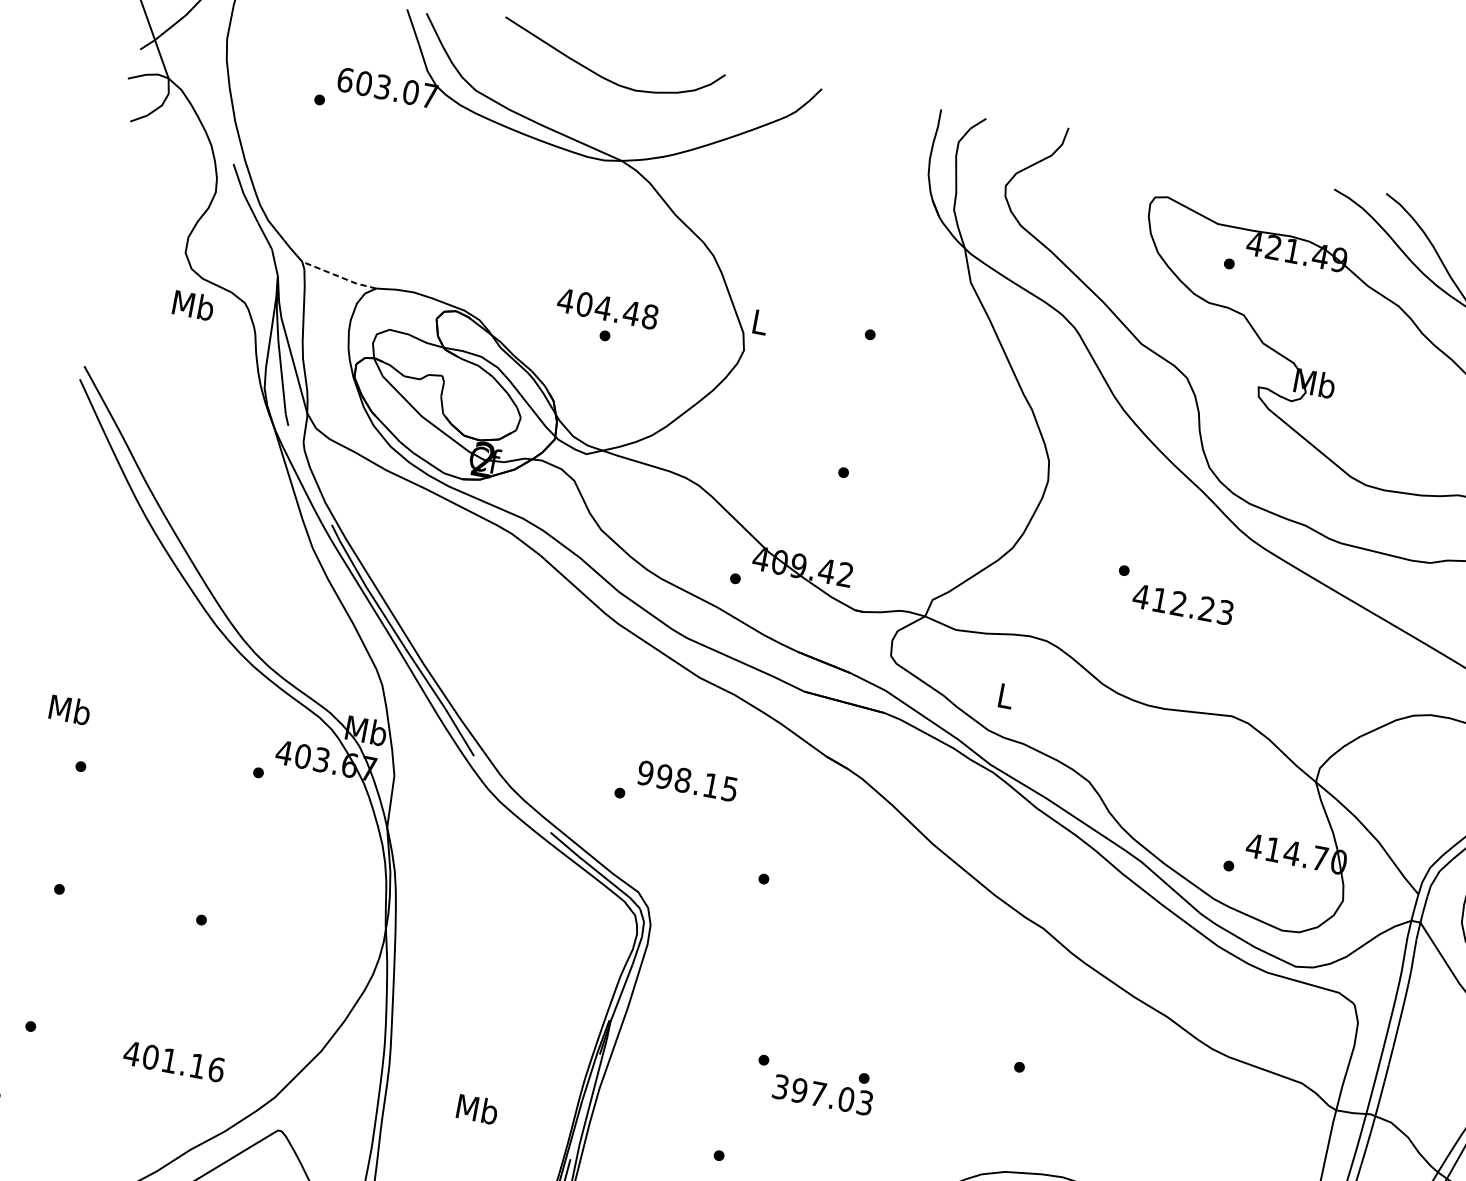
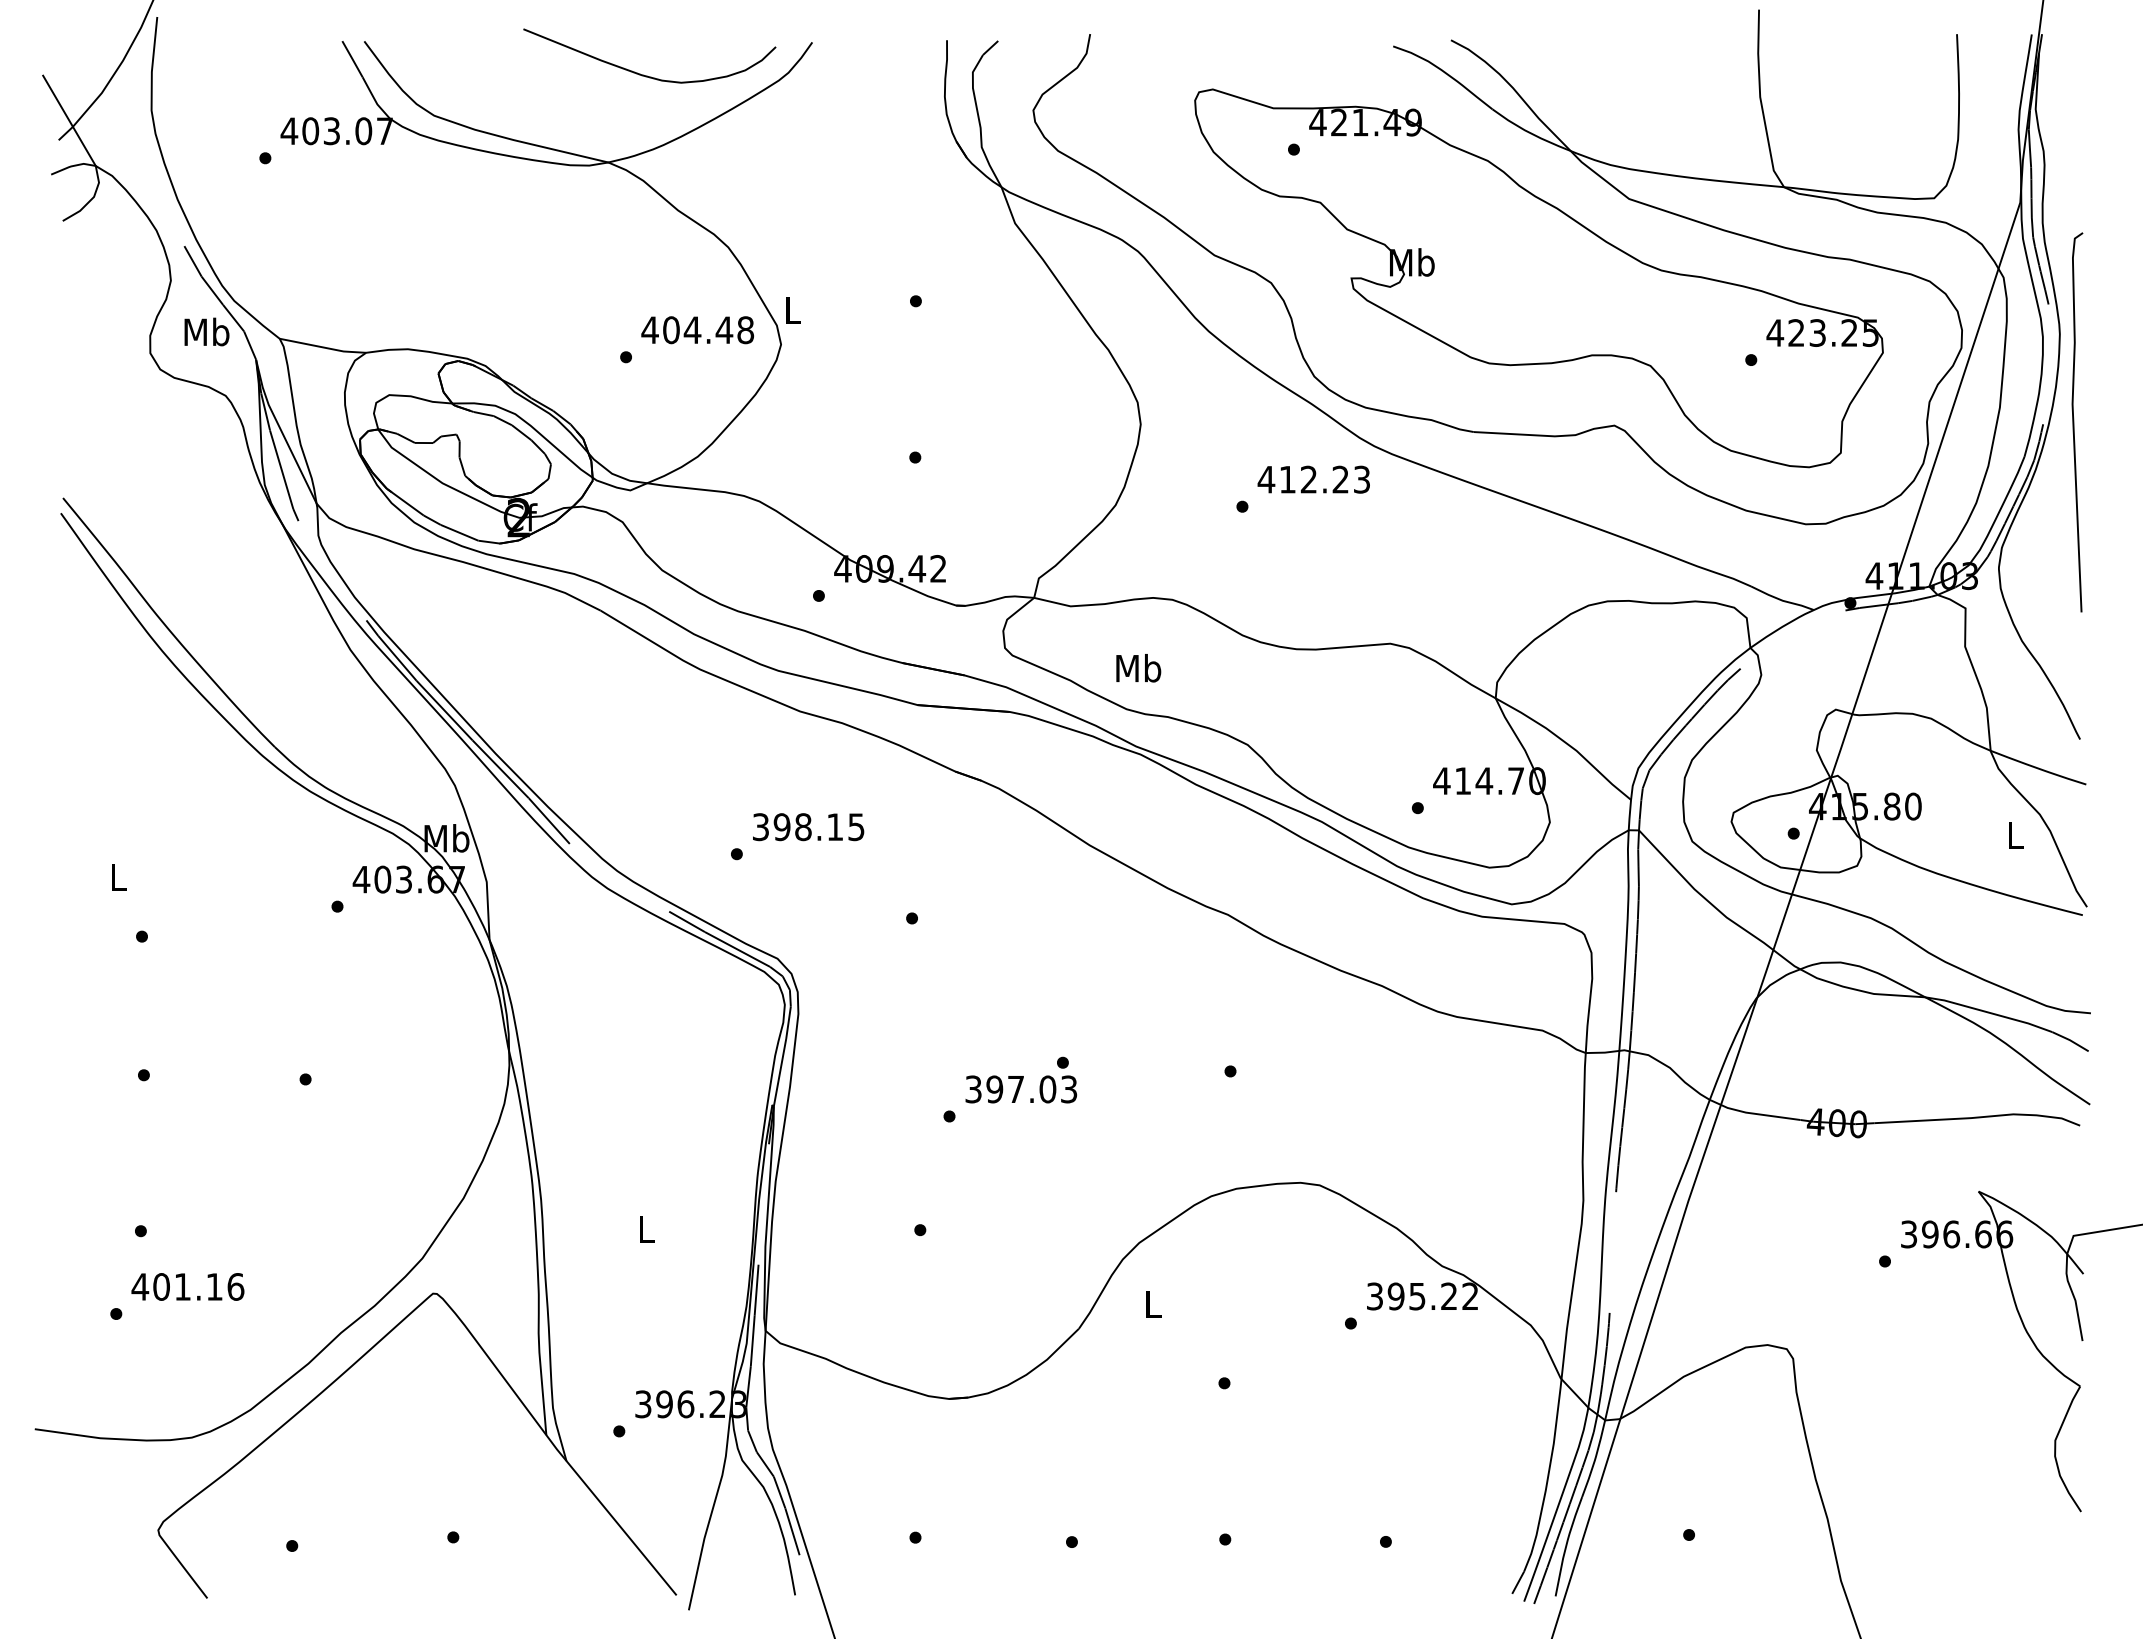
curve: (603, 77) -> (643, 74), moved
text: (345, 80) -> (289, 131), 603.07 -> 403.07
line: (339, 276) -> (323, 347), dashed -> solid
text: (193, 304) -> (206, 331), moved
text: (607, 309) -> (697, 330), moved
text: (1182, 604) -> (1313, 479), moved
text: (1005, 696) -> (1138, 668), L -> Mb
text: (70, 709) -> (118, 876), Mb -> L
text: (645, 772) -> (760, 826), 998.15 -> 398.15
text: (173, 1061) -> (187, 1286), moved
text: (824, 1086) -> (1021, 1079), moved
text: (477, 1109) -> (646, 1229), Mb -> L

